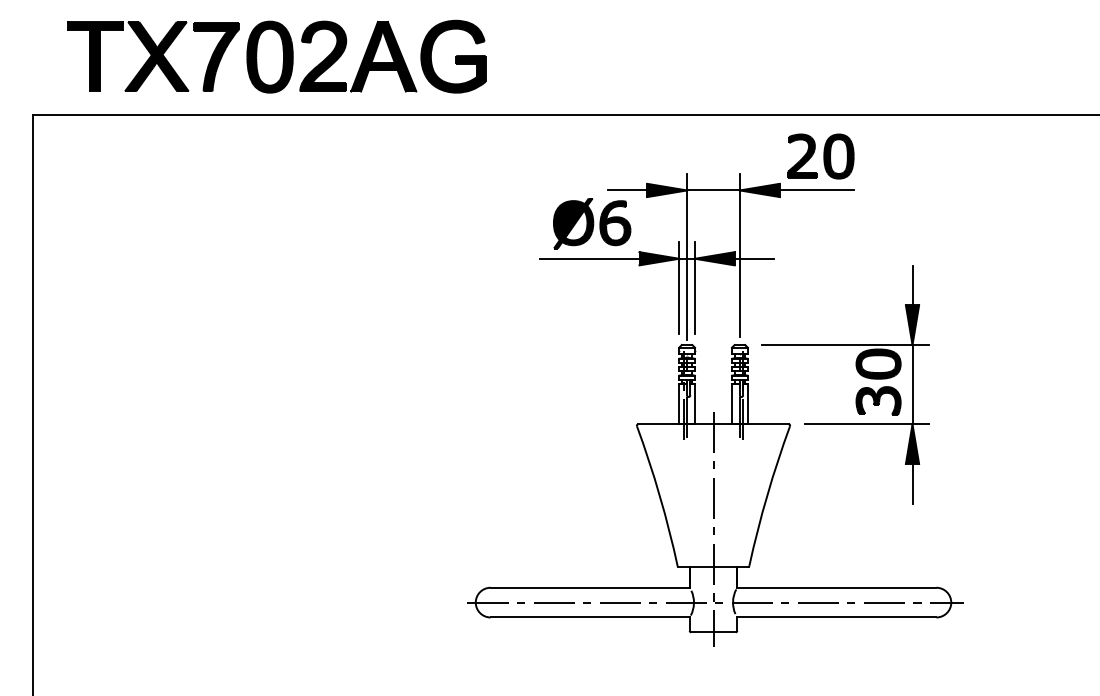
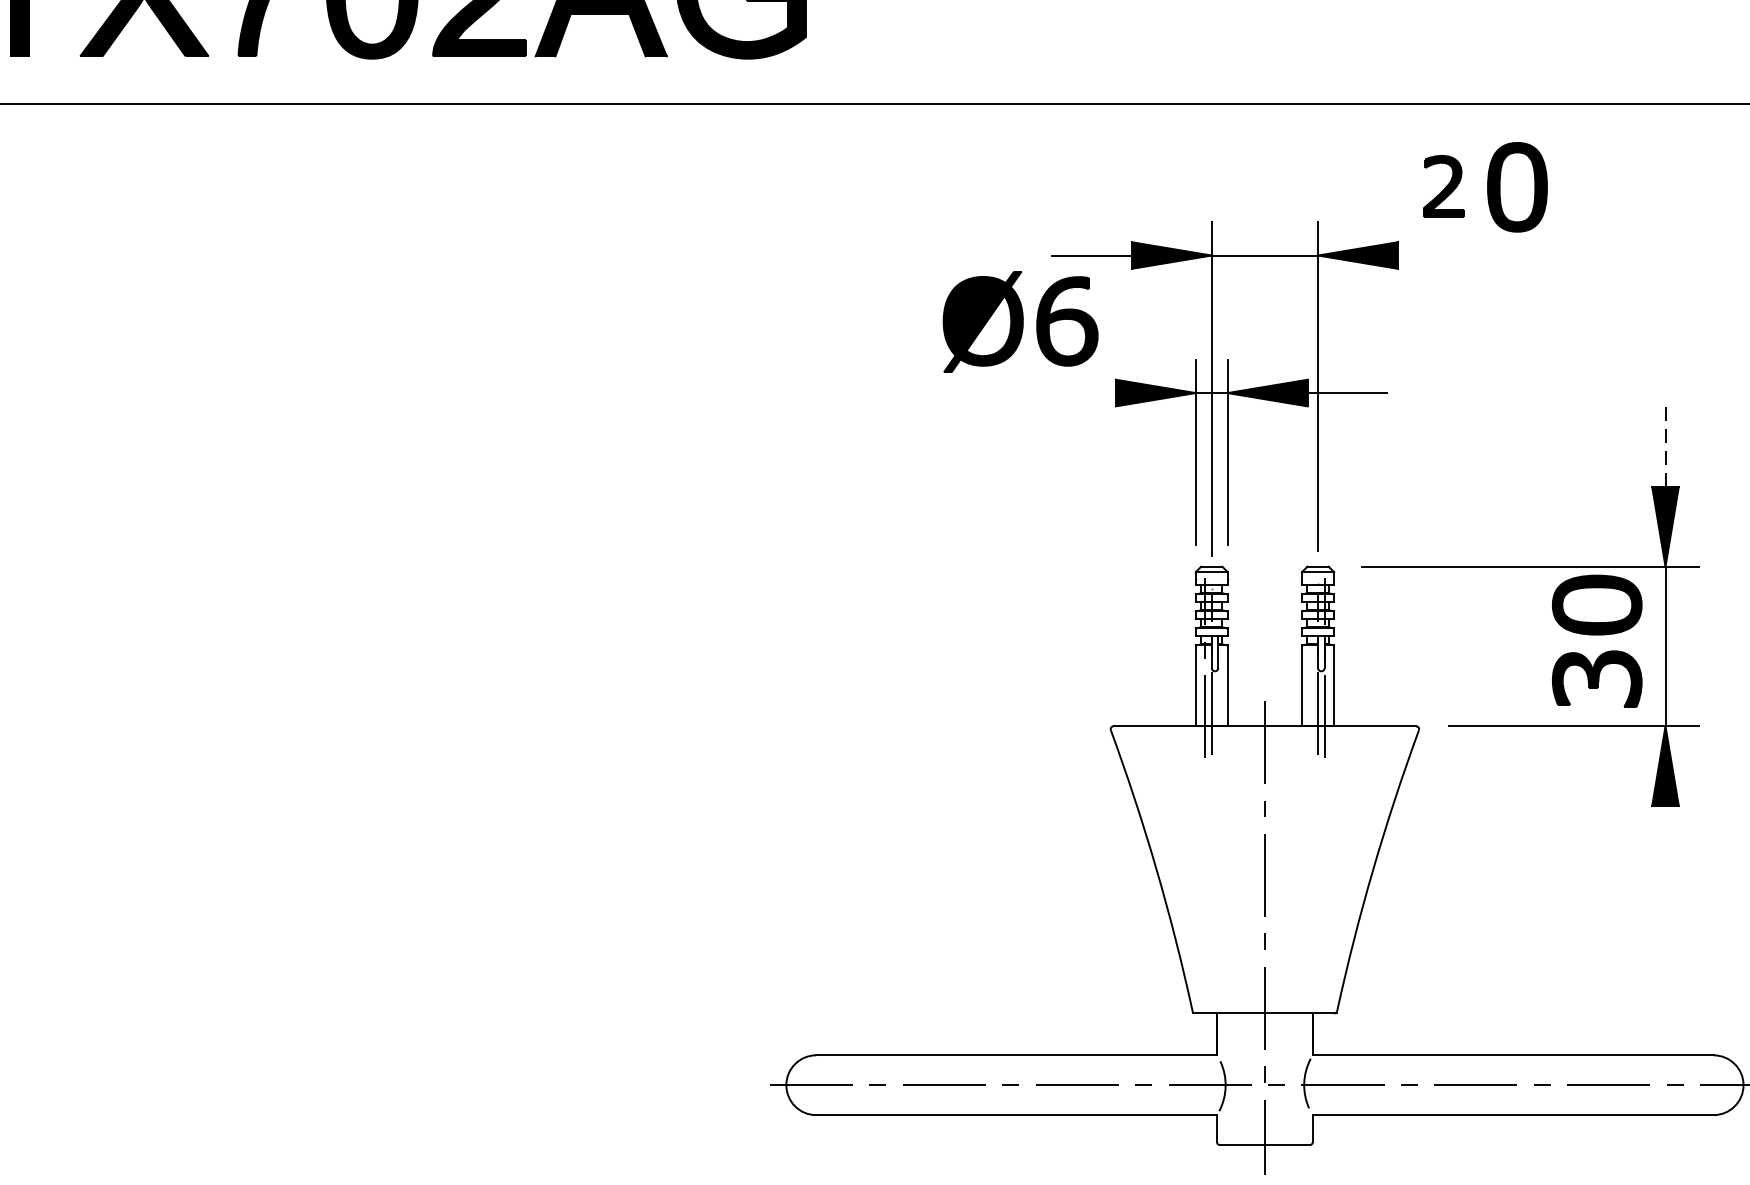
part: (802, 155) -> (1444, 185), size x0.7
line: (816, 190) -> (1472, 255), removed
line: (589, 258) -> (1015, 392), removed
line: (912, 285) -> (1665, 446), solid -> dashed
line: (912, 483) -> (1665, 845), removed

